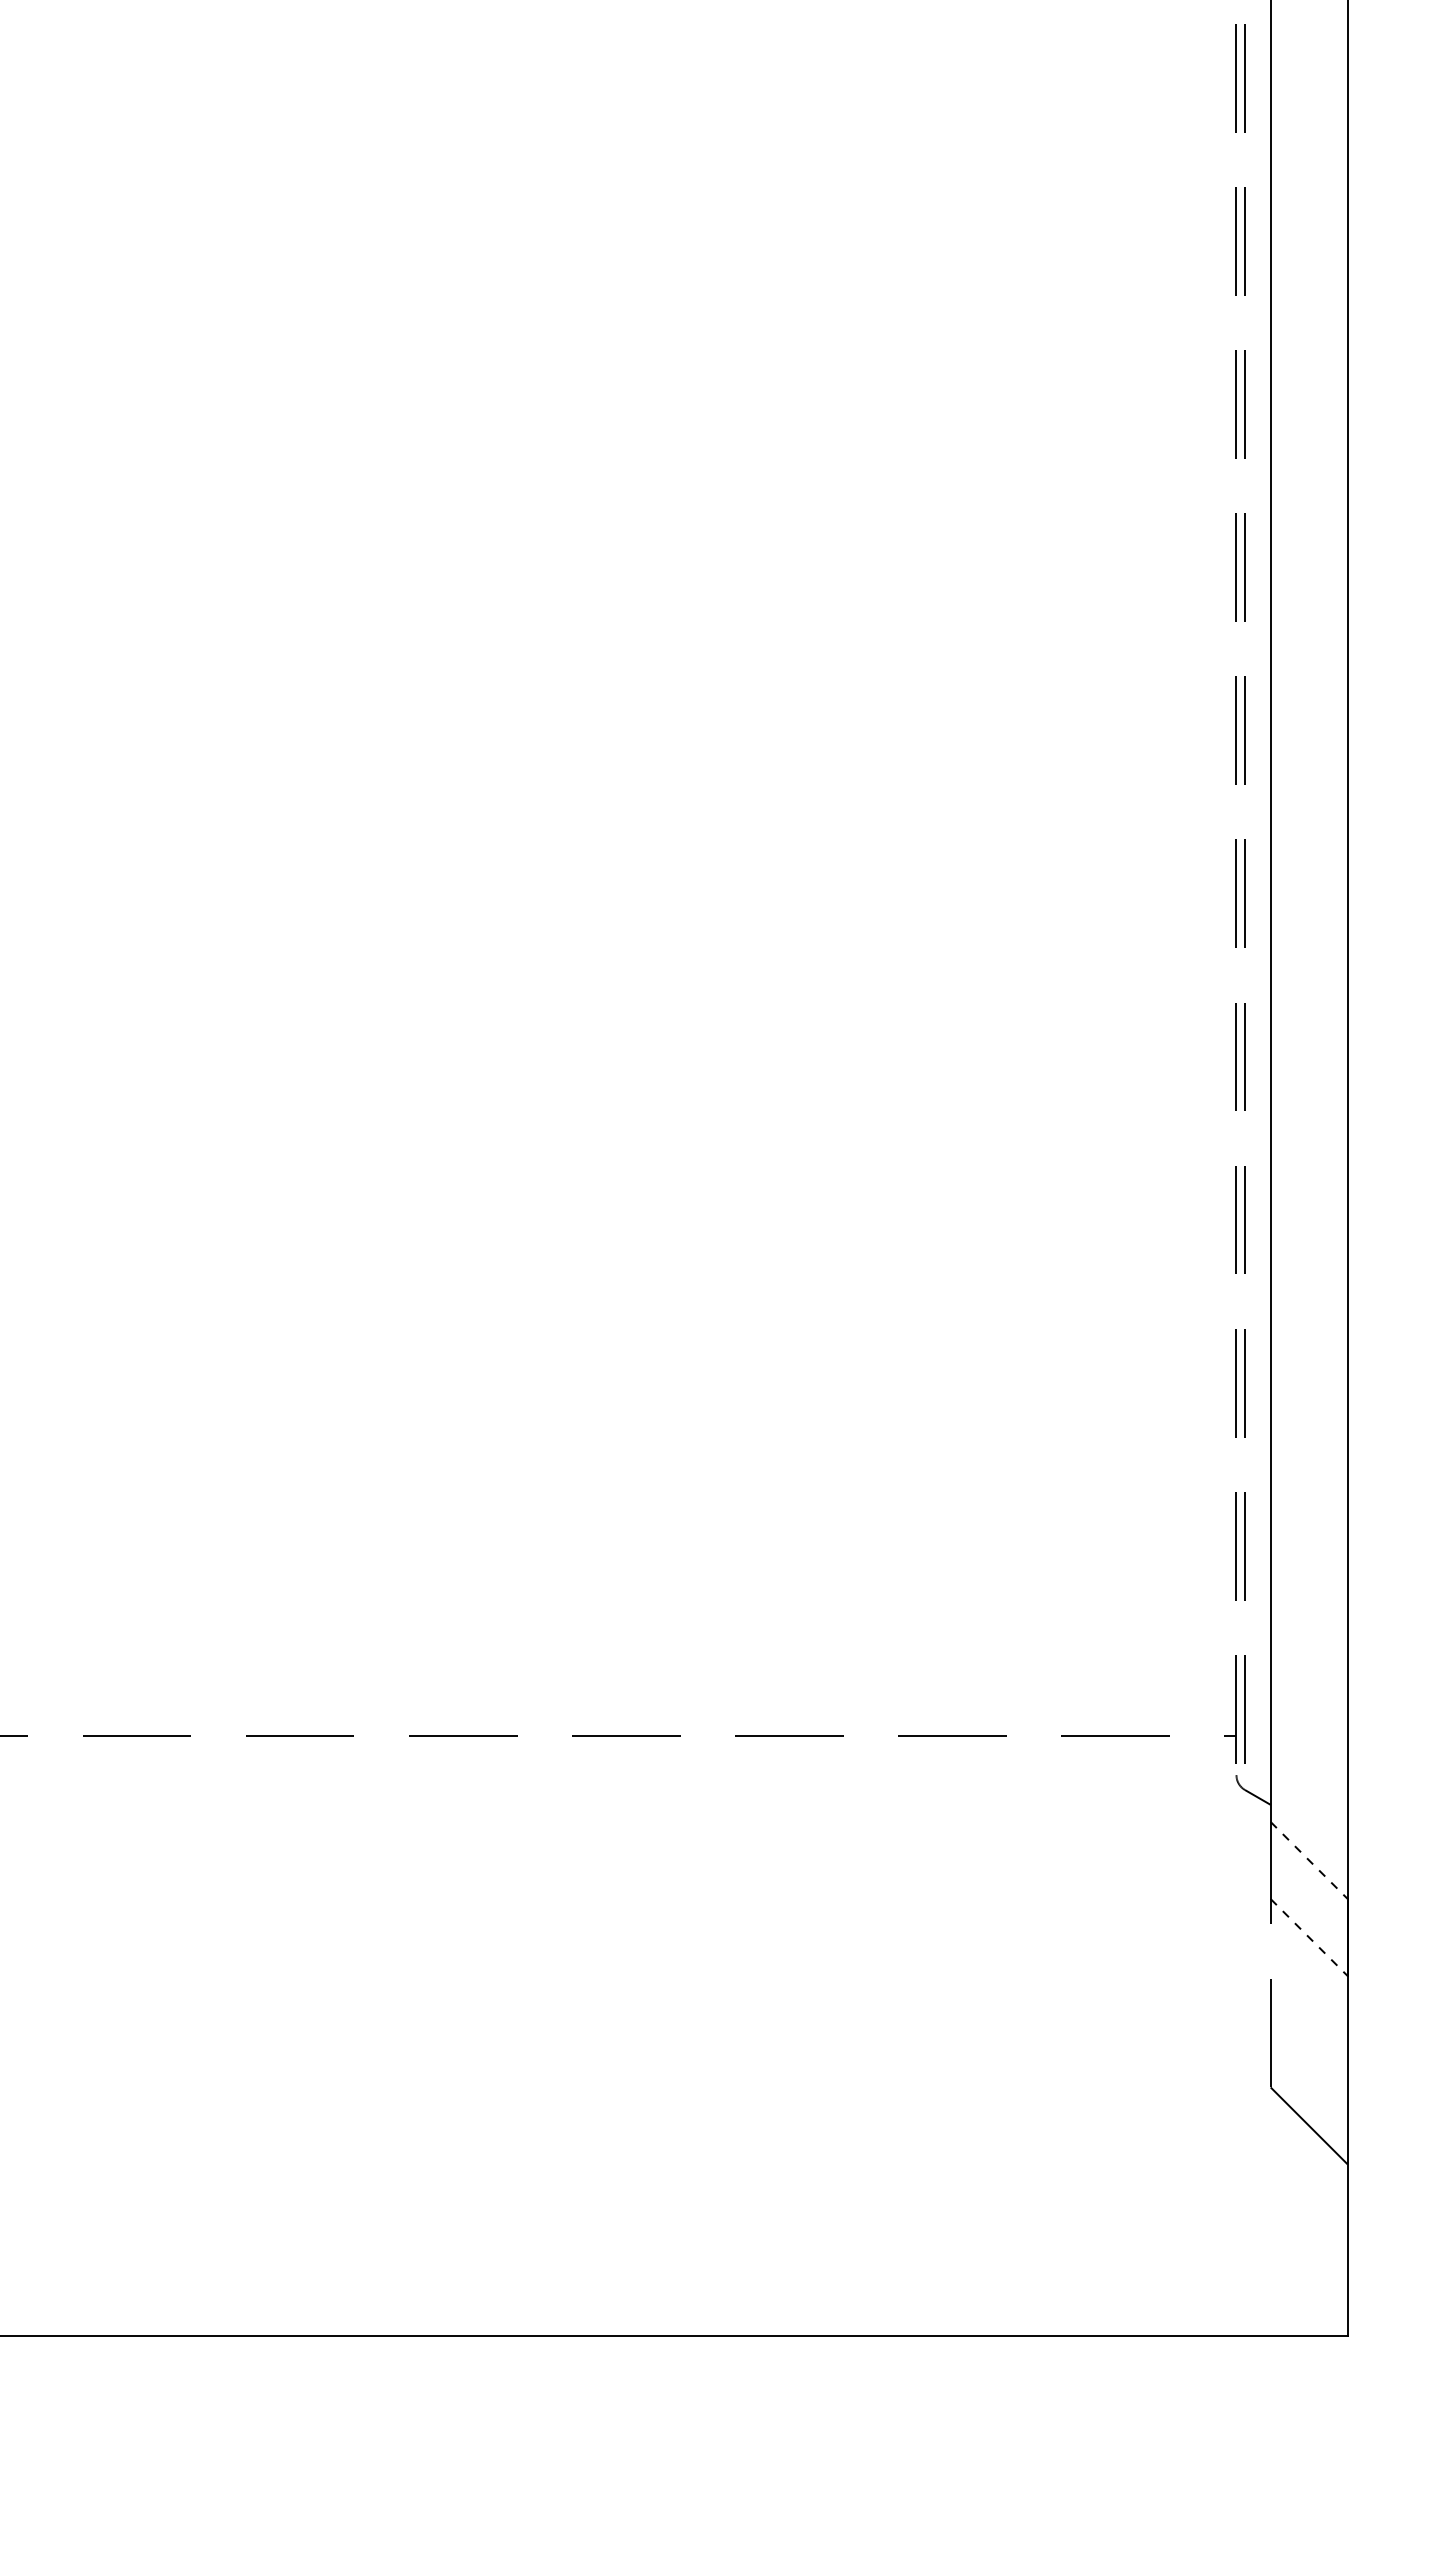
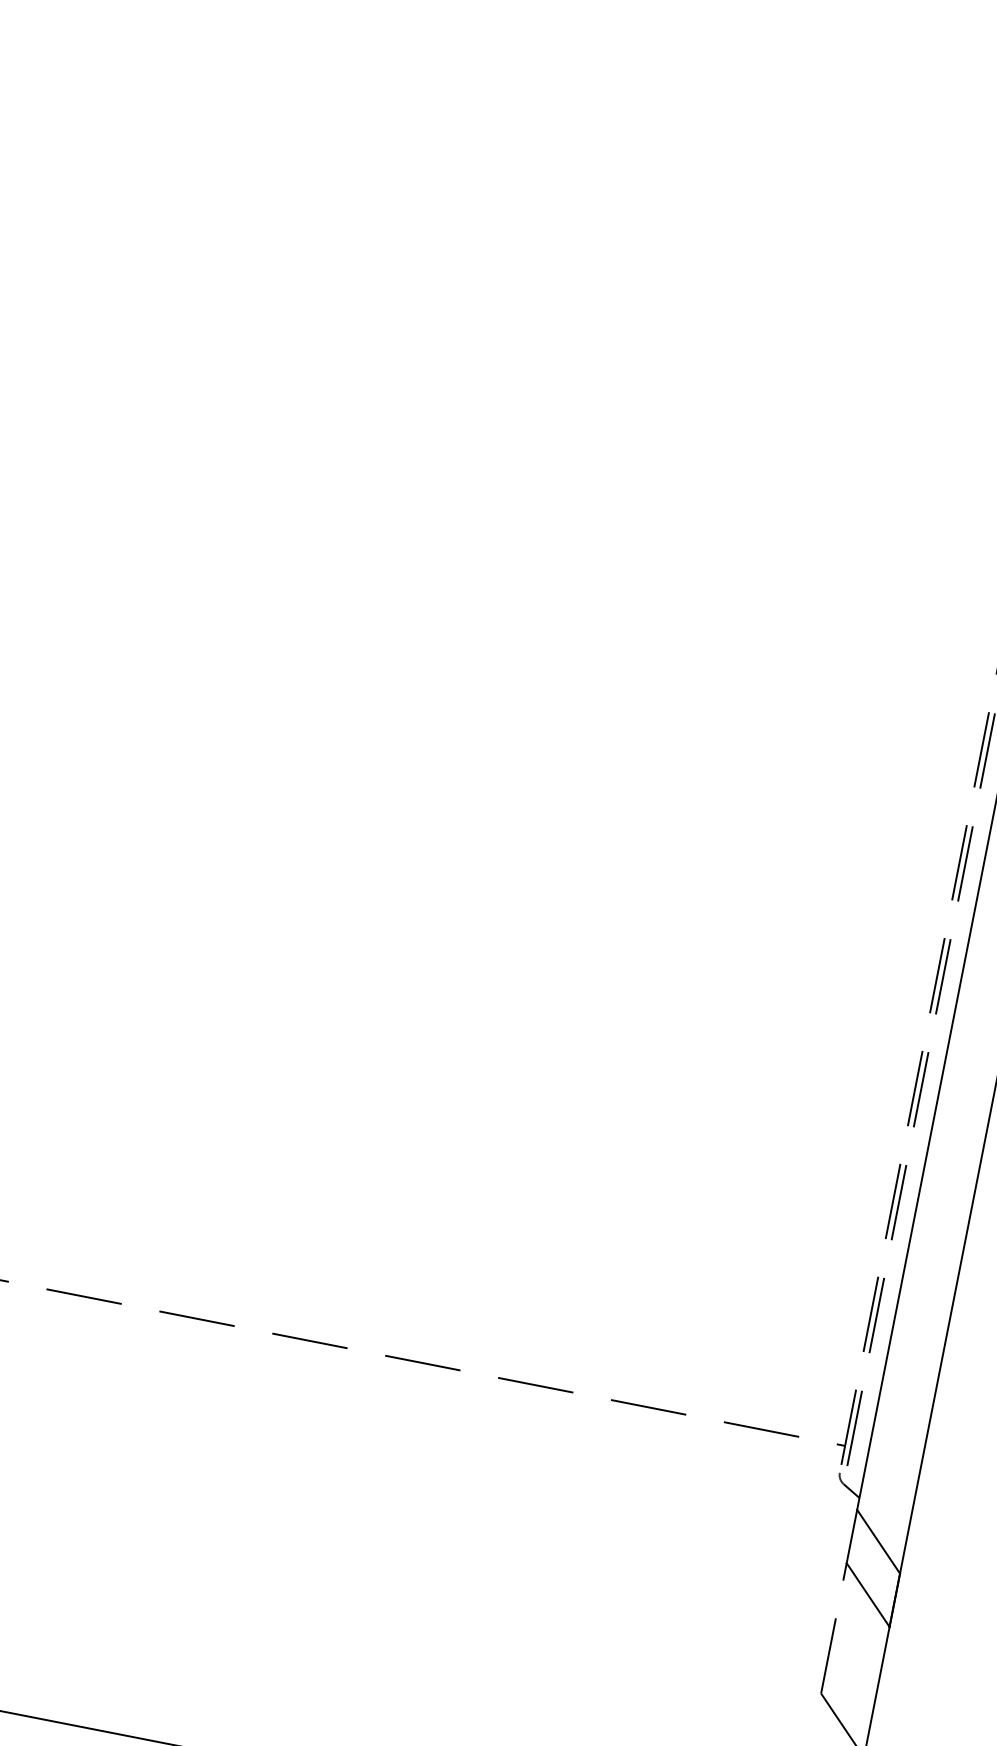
line: (1309, 1860) -> (878, 1541), dashed -> solid
line: (1309, 1937) -> (868, 1595), dashed -> solid

